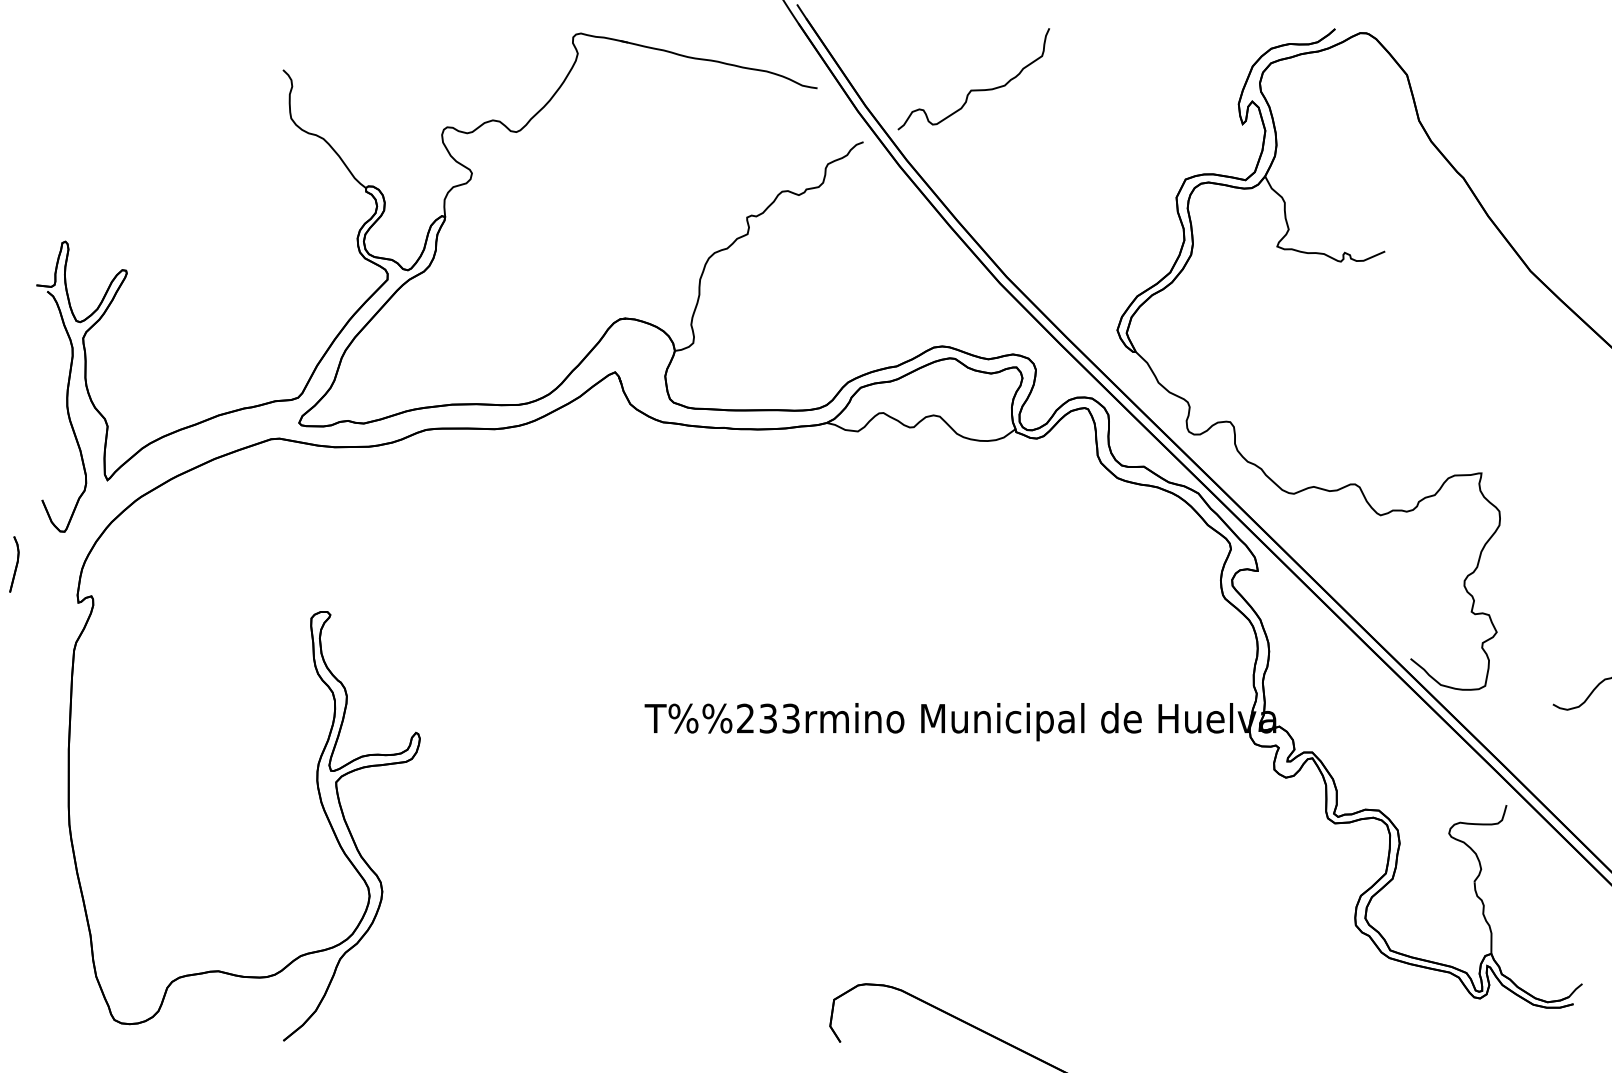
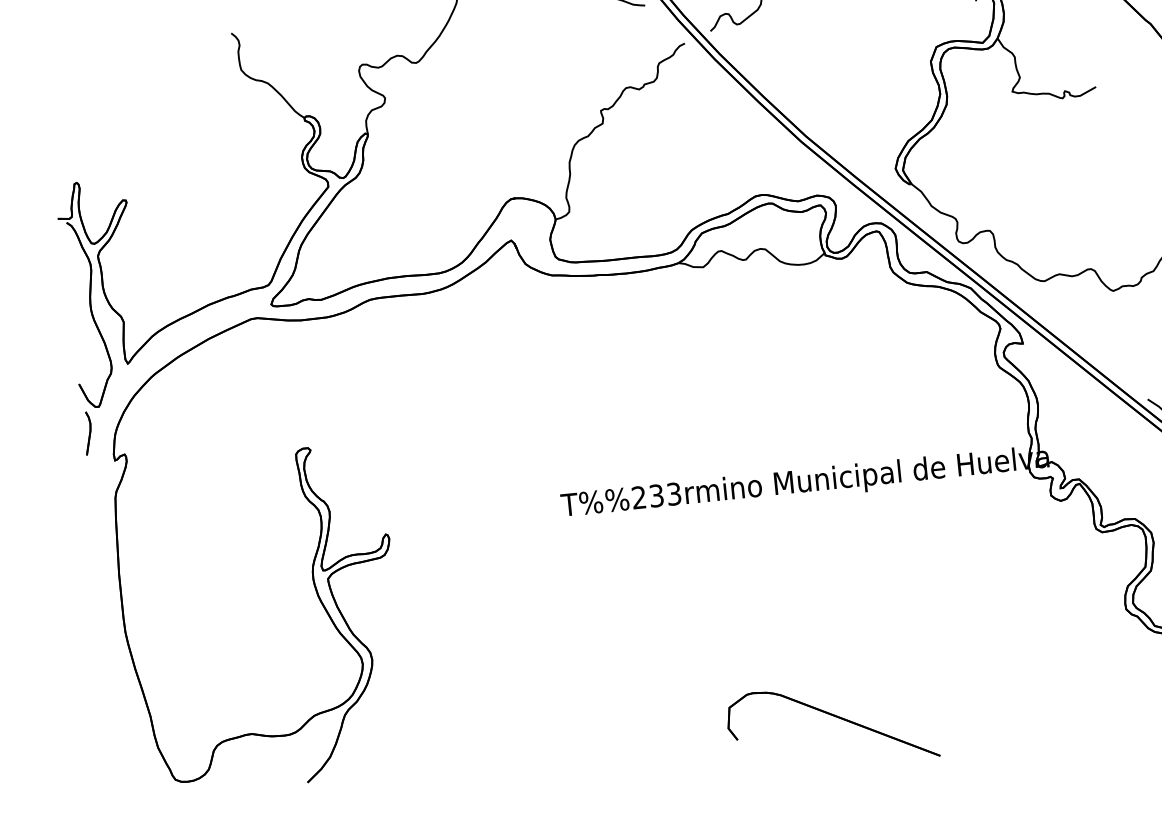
part: (14, 564) -> (88, 433), moved

